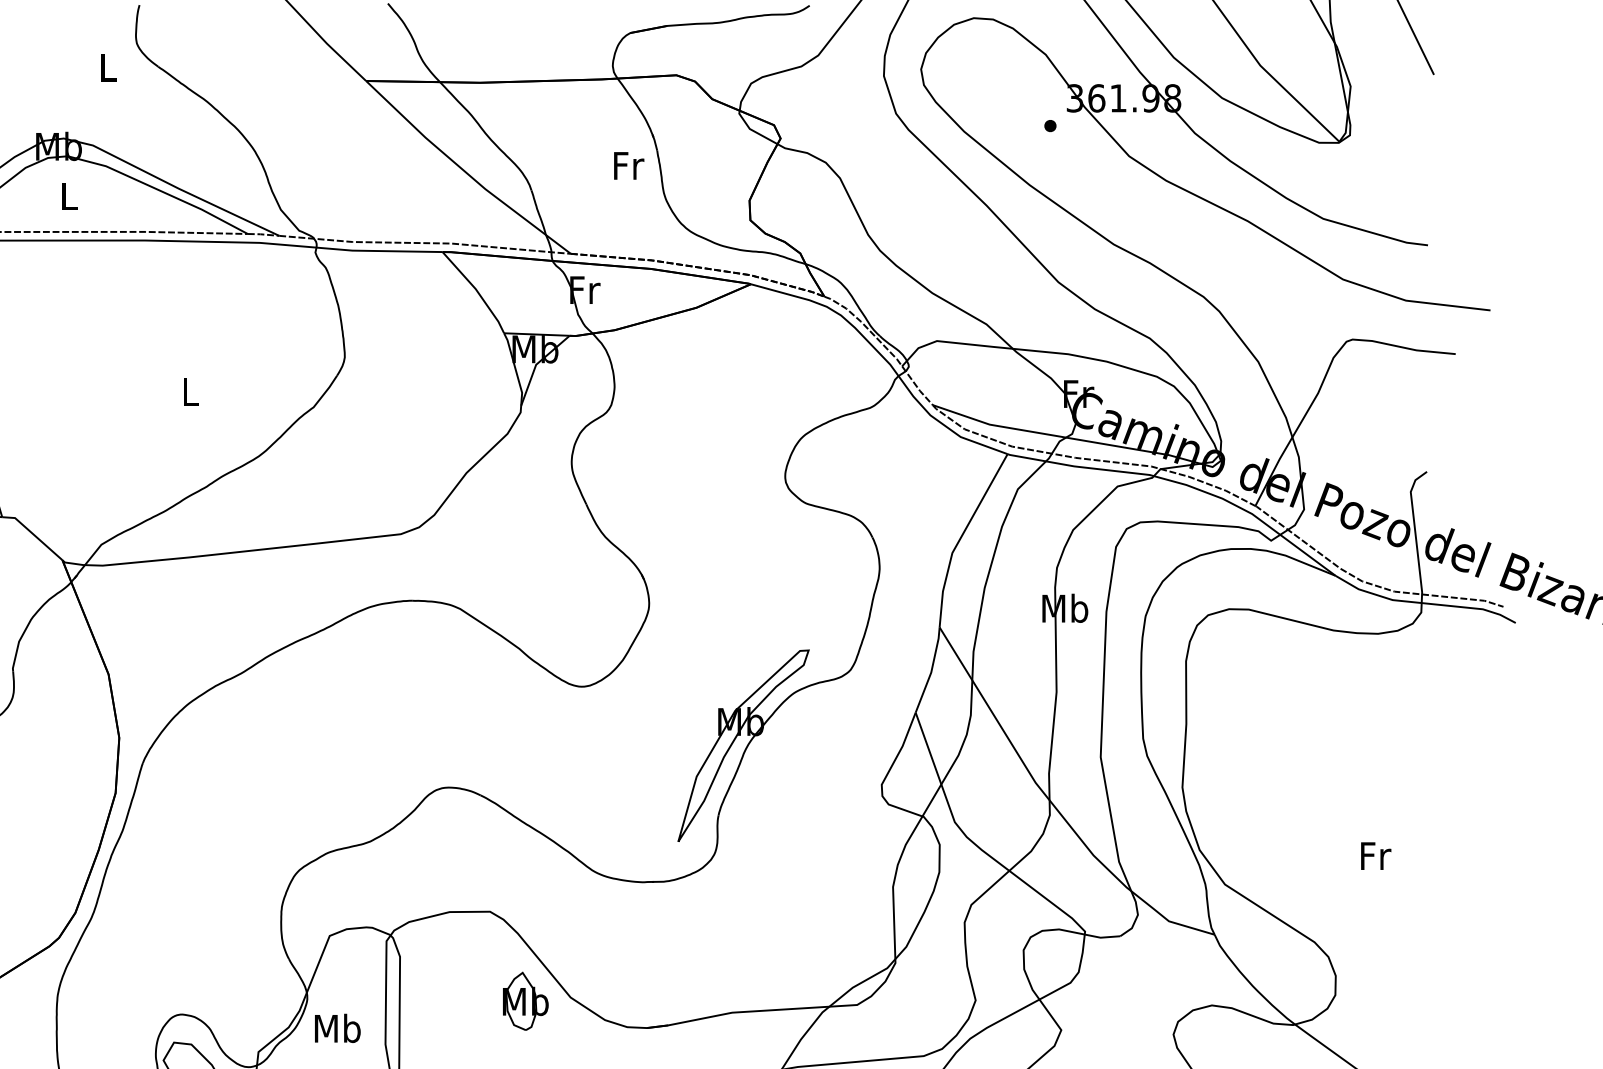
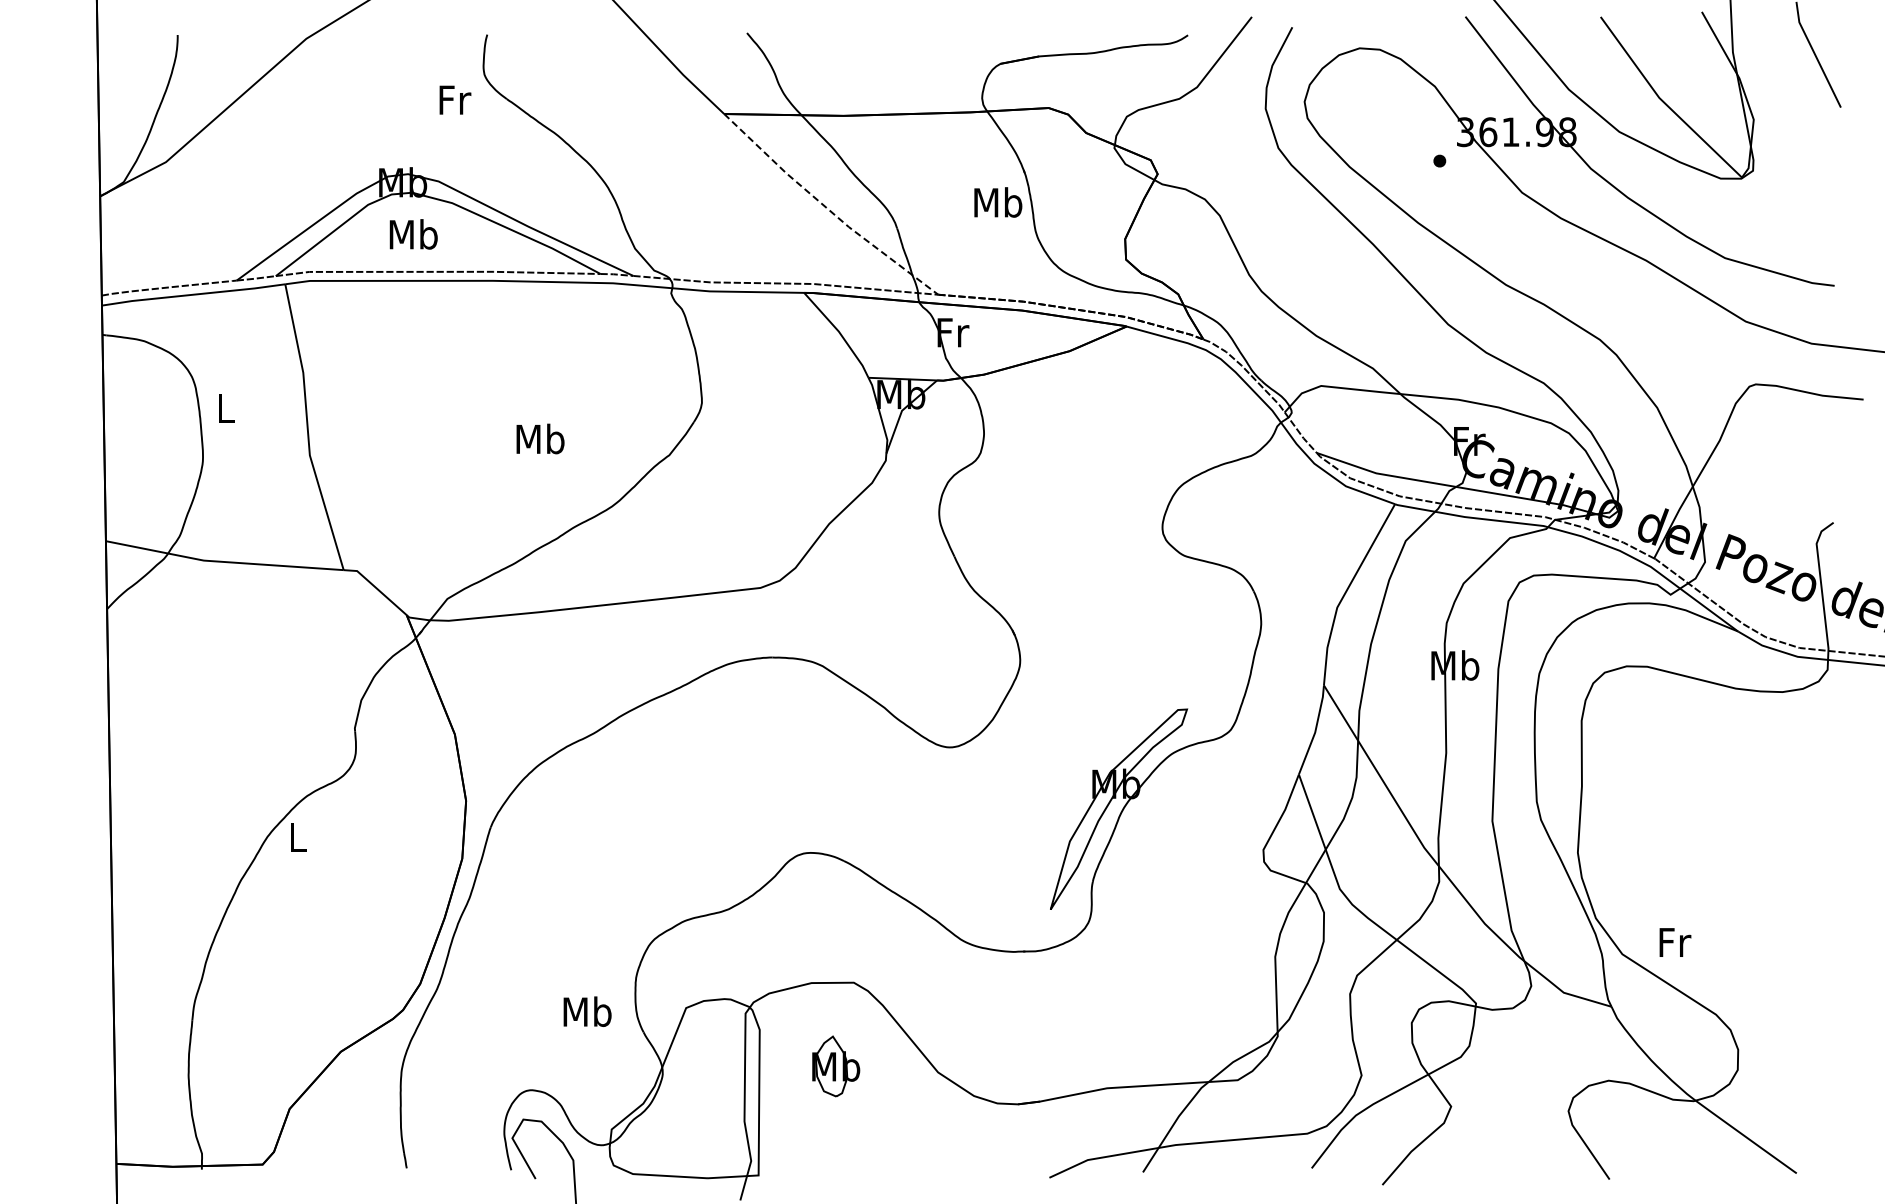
text: (109, 67) -> (455, 99), L -> Fr
text: (628, 165) -> (998, 202), Fr -> Mb
line: (464, 172) -> (827, 209), solid -> dashed
text: (68, 196) -> (413, 234), L -> Mb
text: (190, 391) -> (540, 438), L -> Mb
text: (1376, 856) -> (1675, 942), moved
part: (526, 1001) -> (836, 1066), moved
text: (337, 1028) -> (587, 1011), moved

